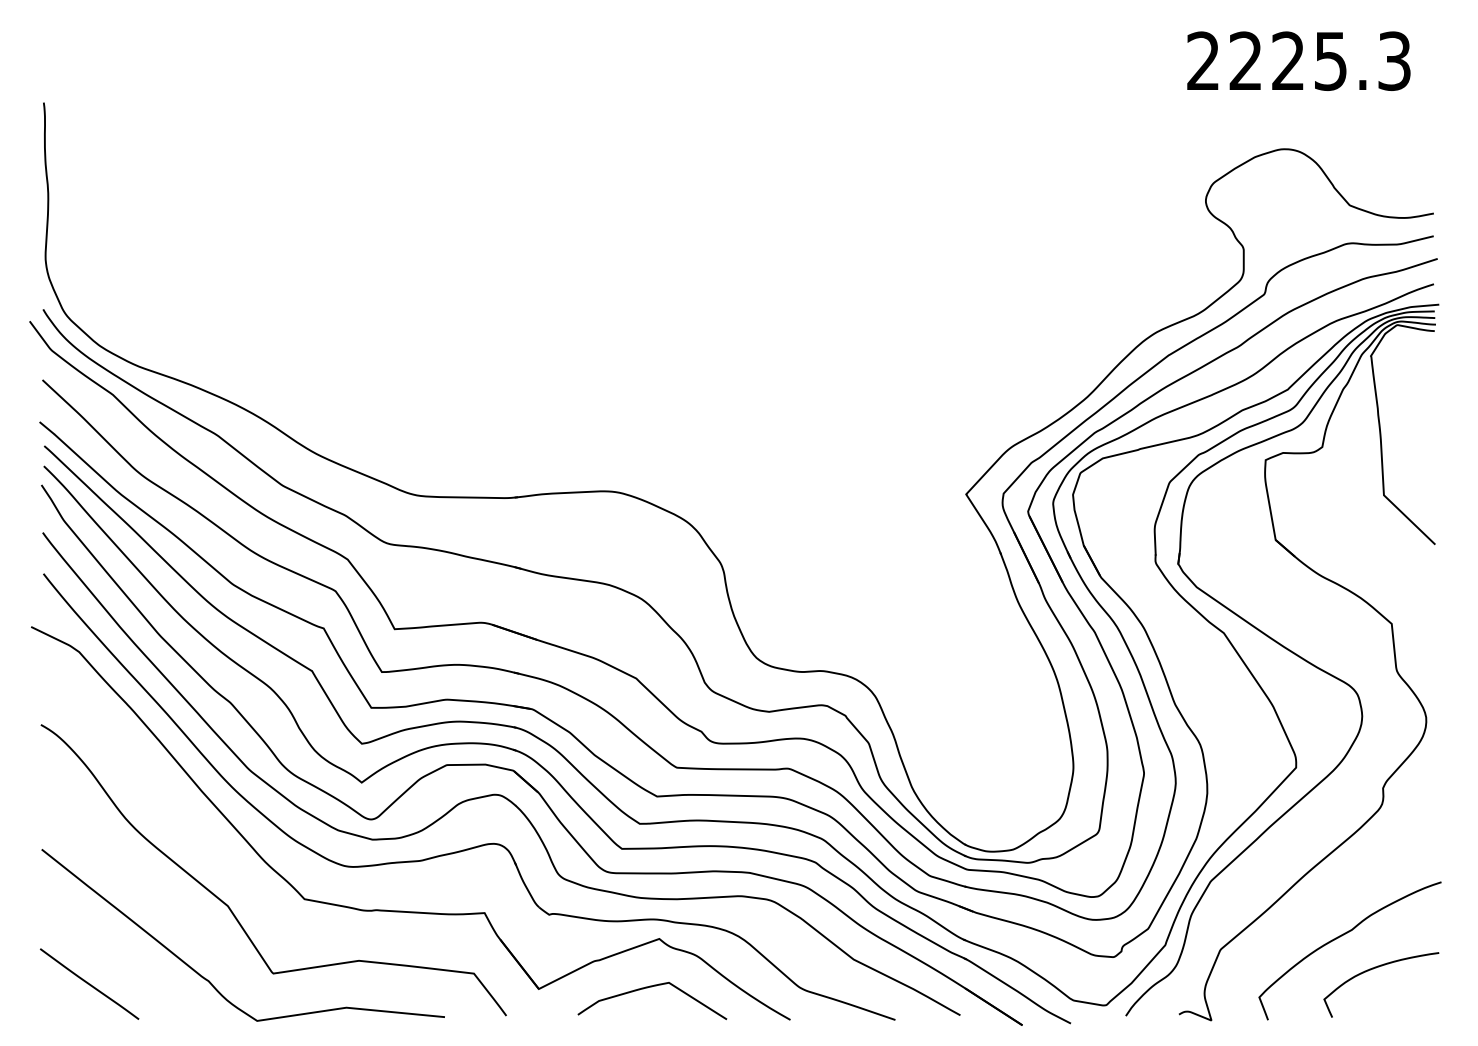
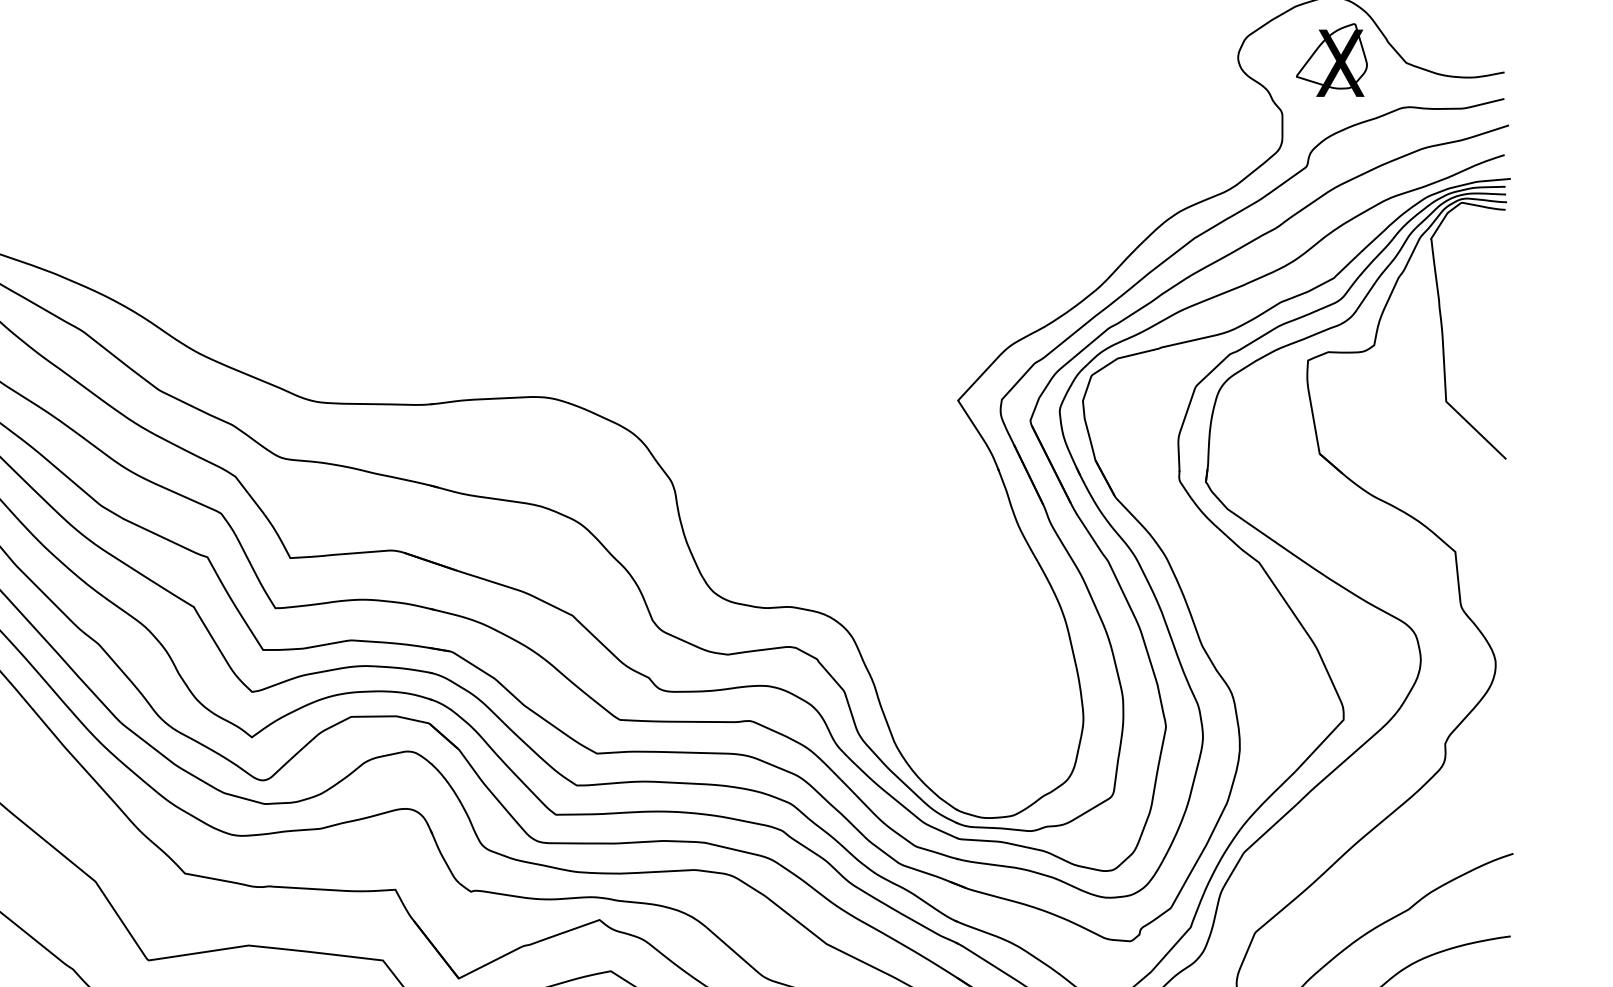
part: (1285, 202) -> (1331, 59), added

